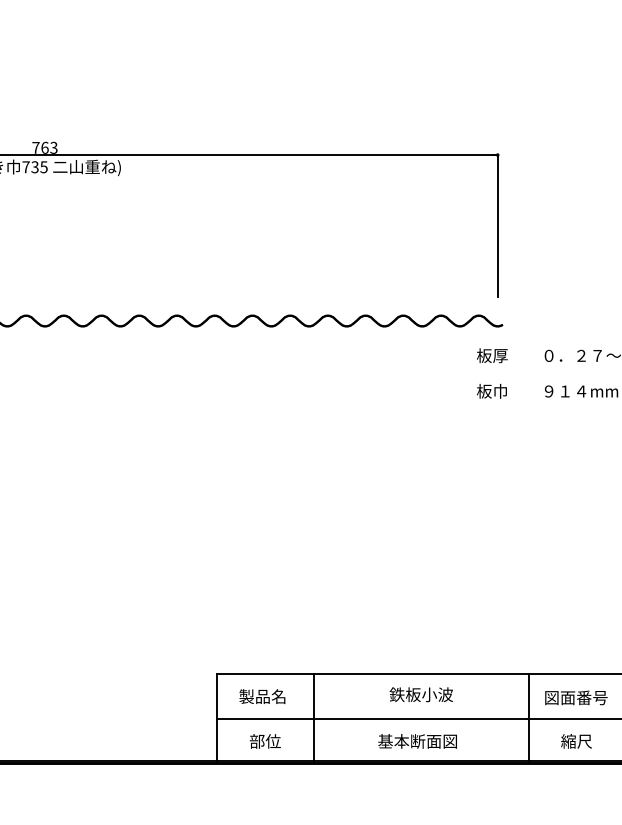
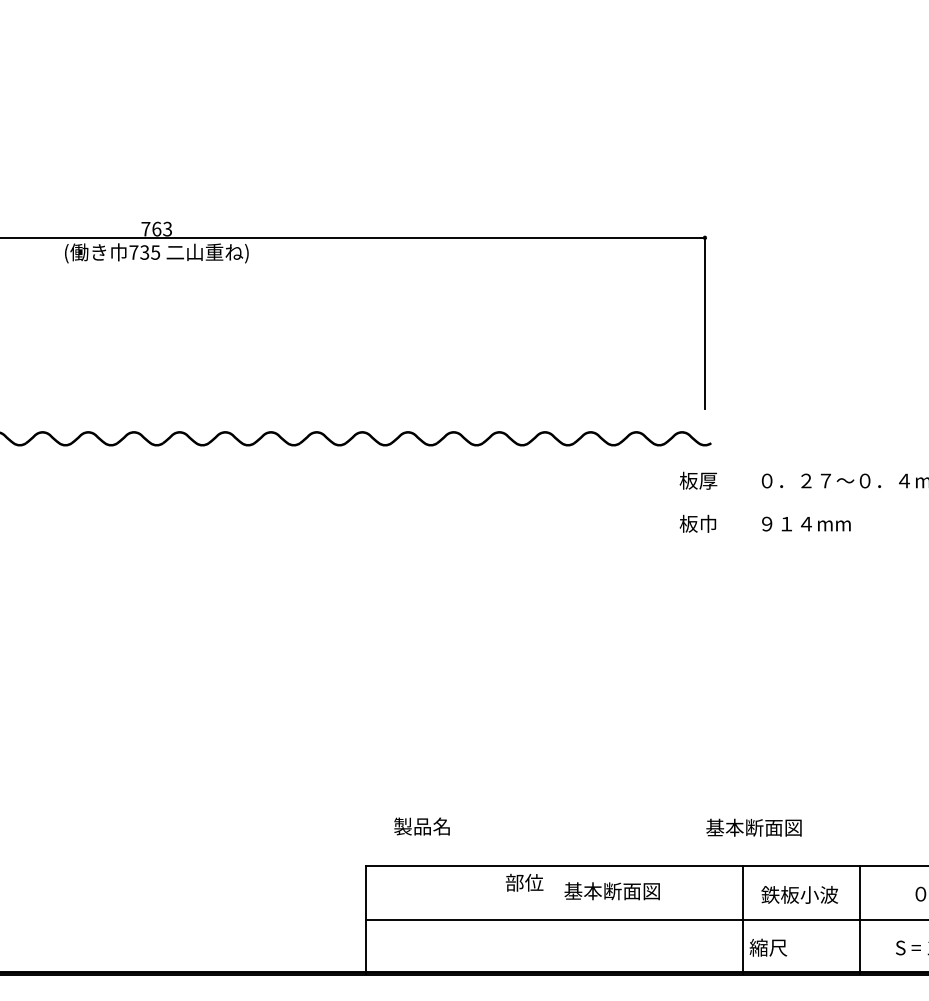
text: (420, 694) -> (611, 891), 鉄板小波 -> 基本断面図
text: (261, 696) -> (421, 826), moved
text: (575, 697) -> (799, 894), 図面番号 -> 鉄板小波
line: (313, 718) -> (482, 920), removed
text: (265, 741) -> (524, 882), moved
text: (417, 741) -> (753, 827), moved
text: (576, 741) -> (768, 947), moved

